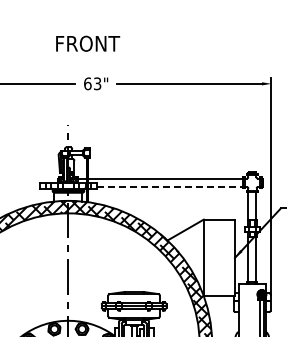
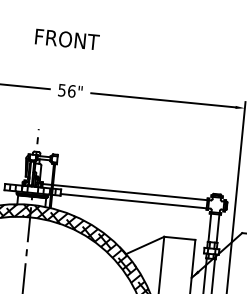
text: (88, 43) -> (67, 39), moved
text: (92, 83) -> (66, 90), 63" -> 56"
line: (170, 187) -> (134, 201), dashed -> solid

